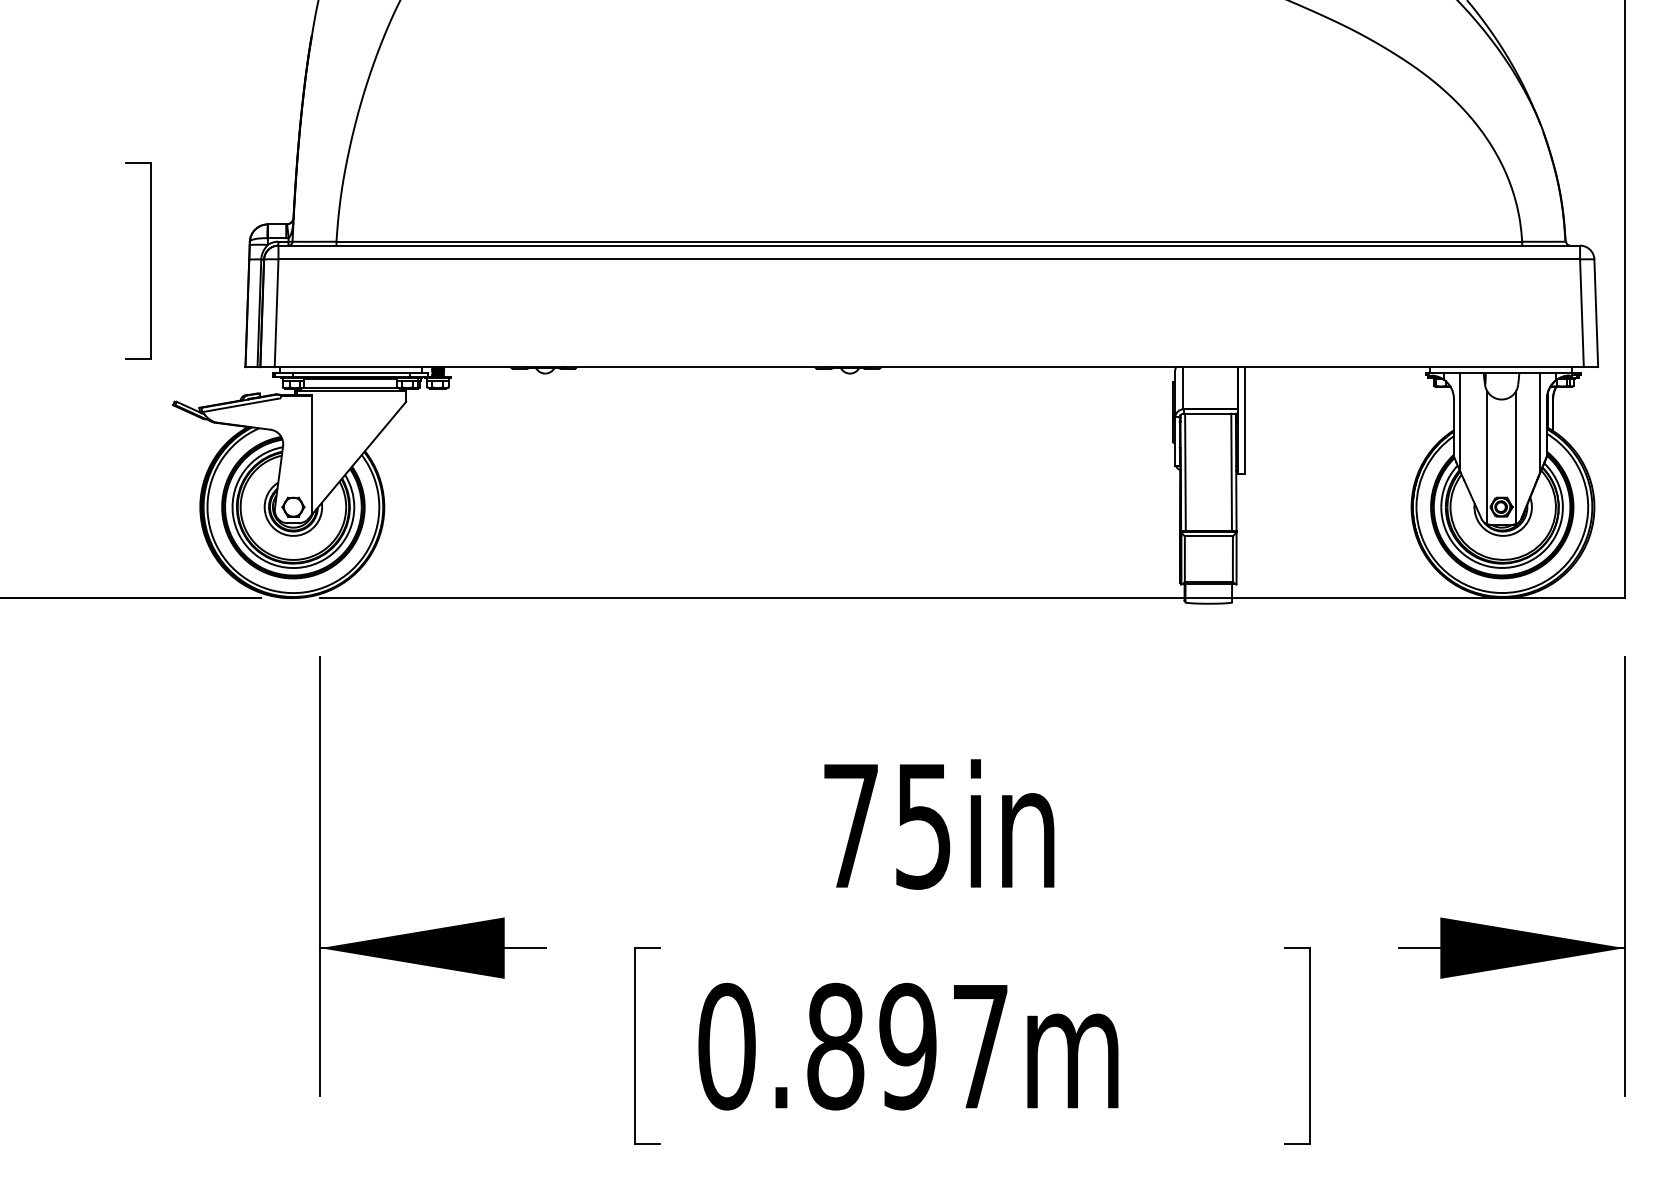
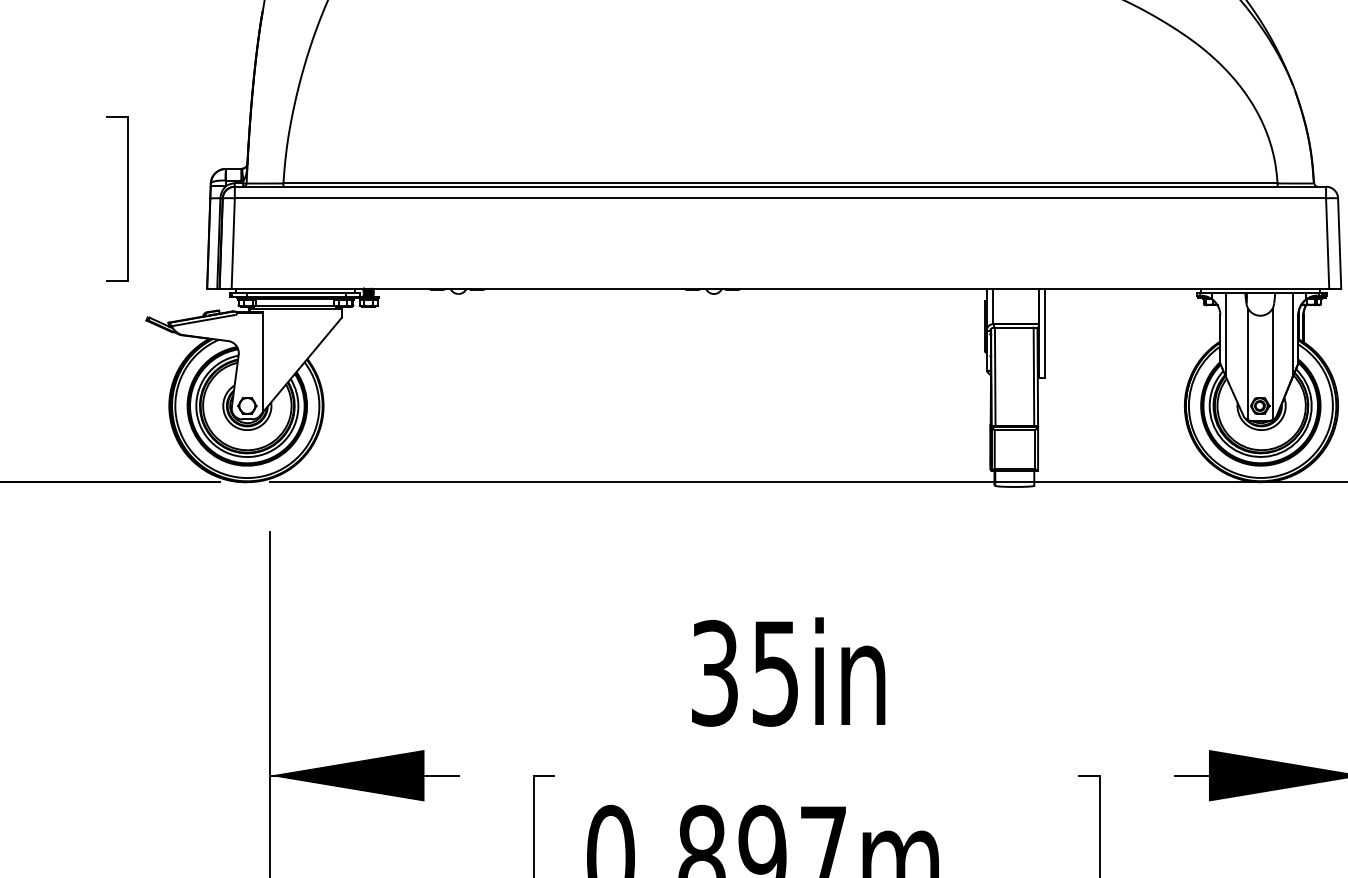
text: (850, 825) -> (714, 672), 75in -> 35in

